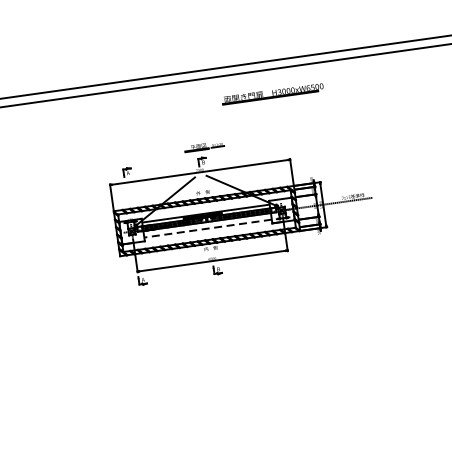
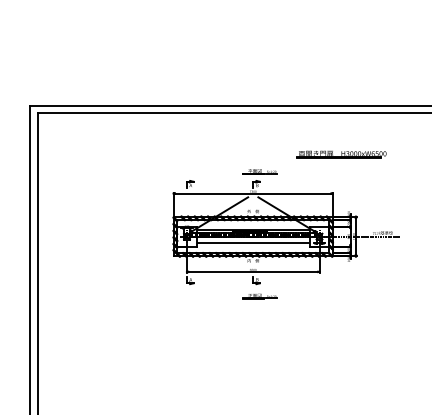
part: (272, 94) -> (341, 154), moved
line: (207, 229) -> (252, 243), dashed -> solid
part: (223, 287) -> (259, 296), added

